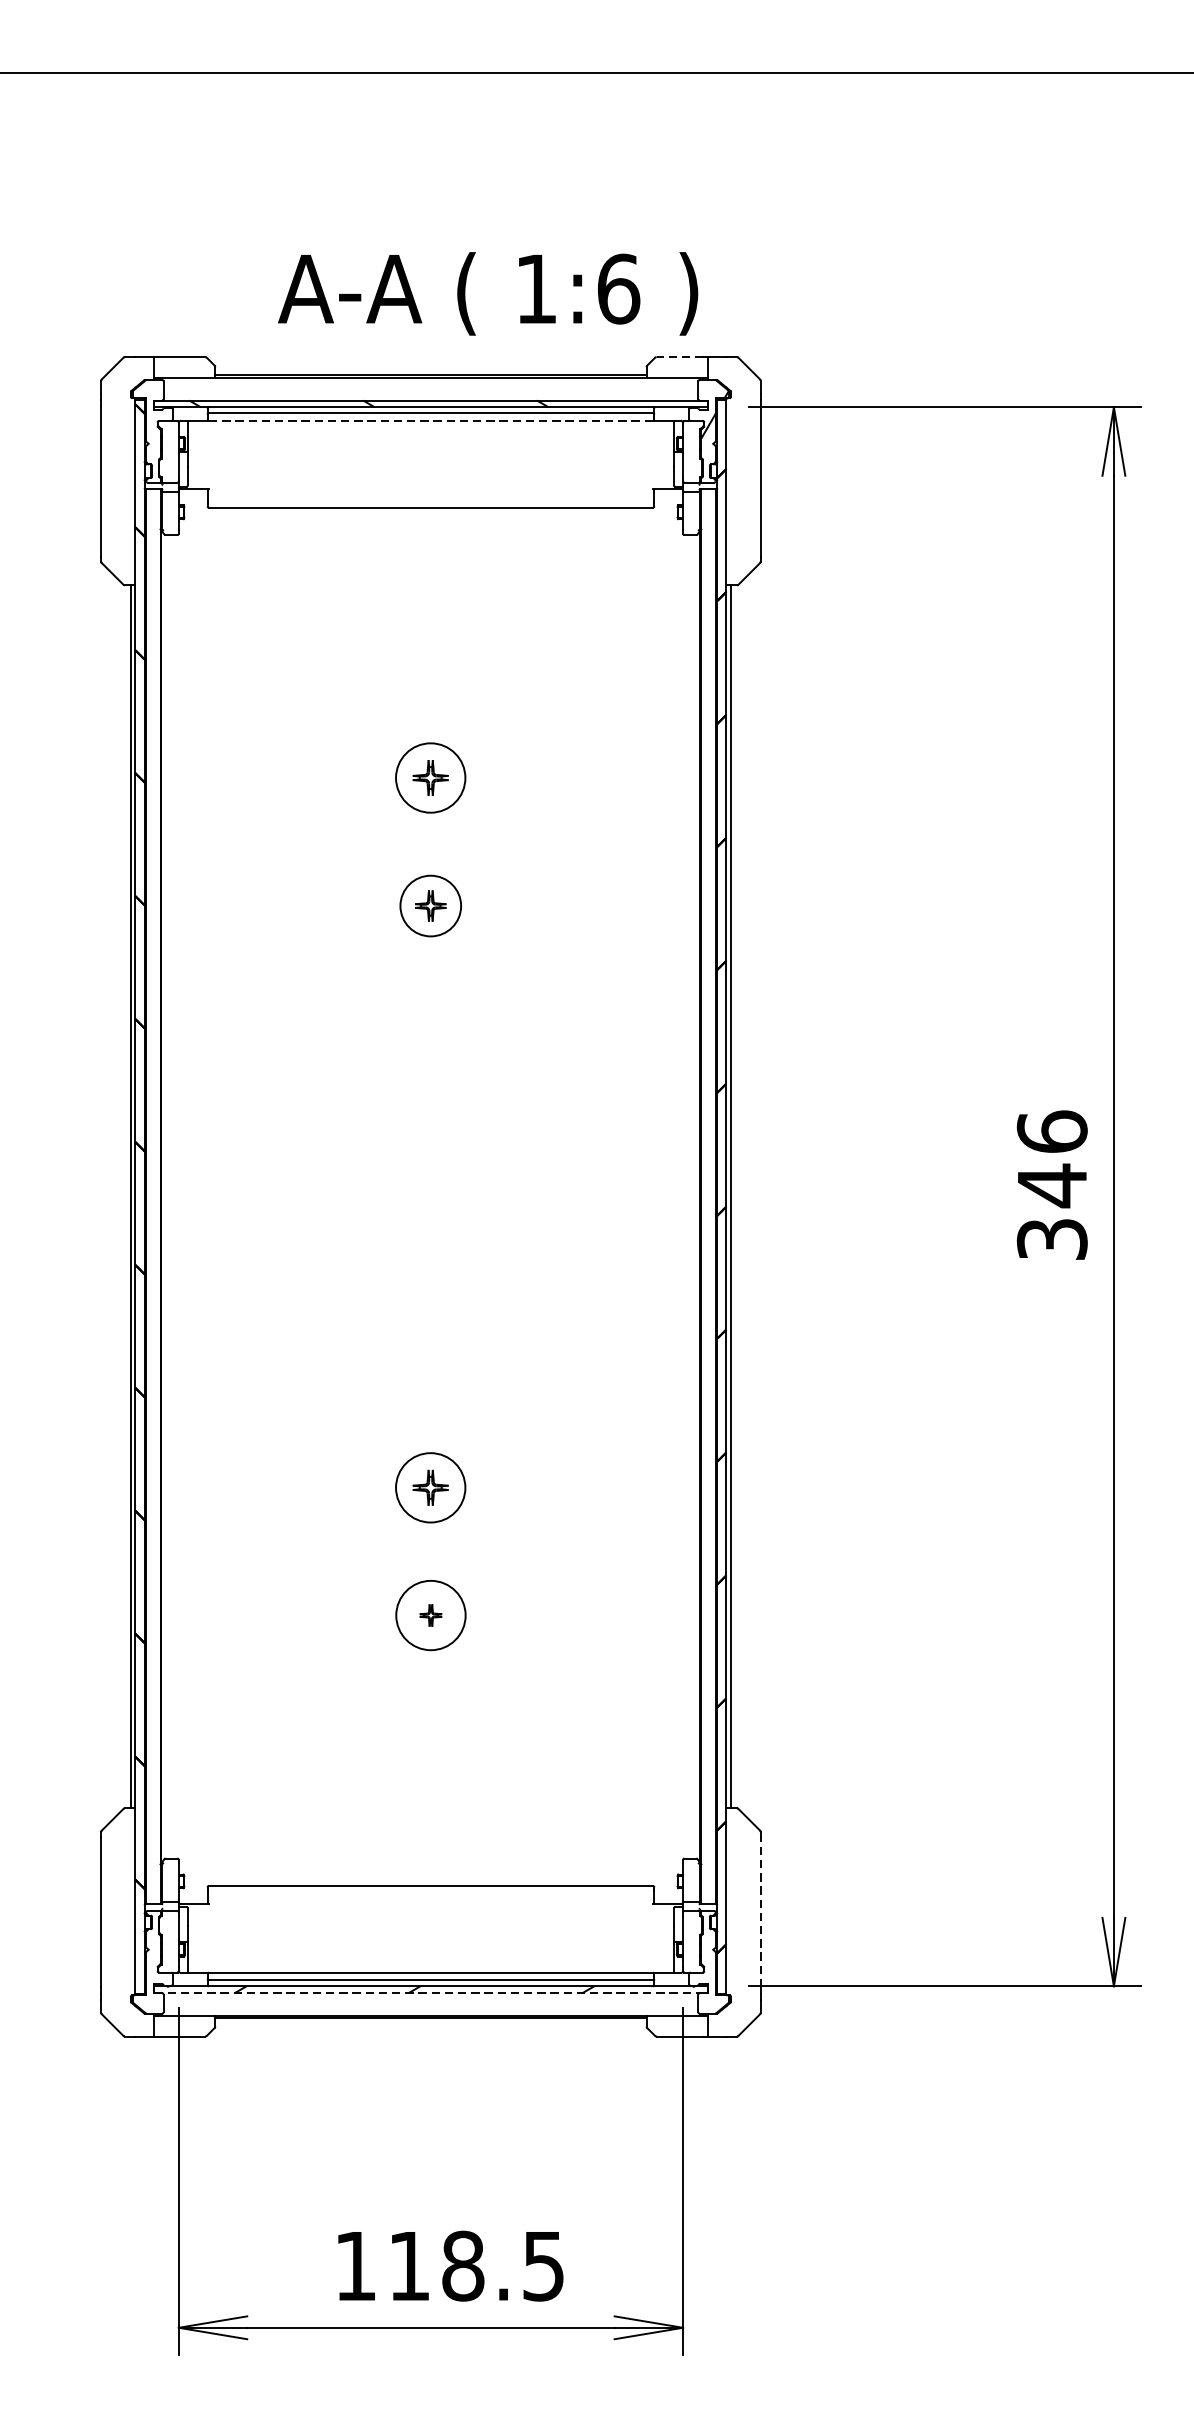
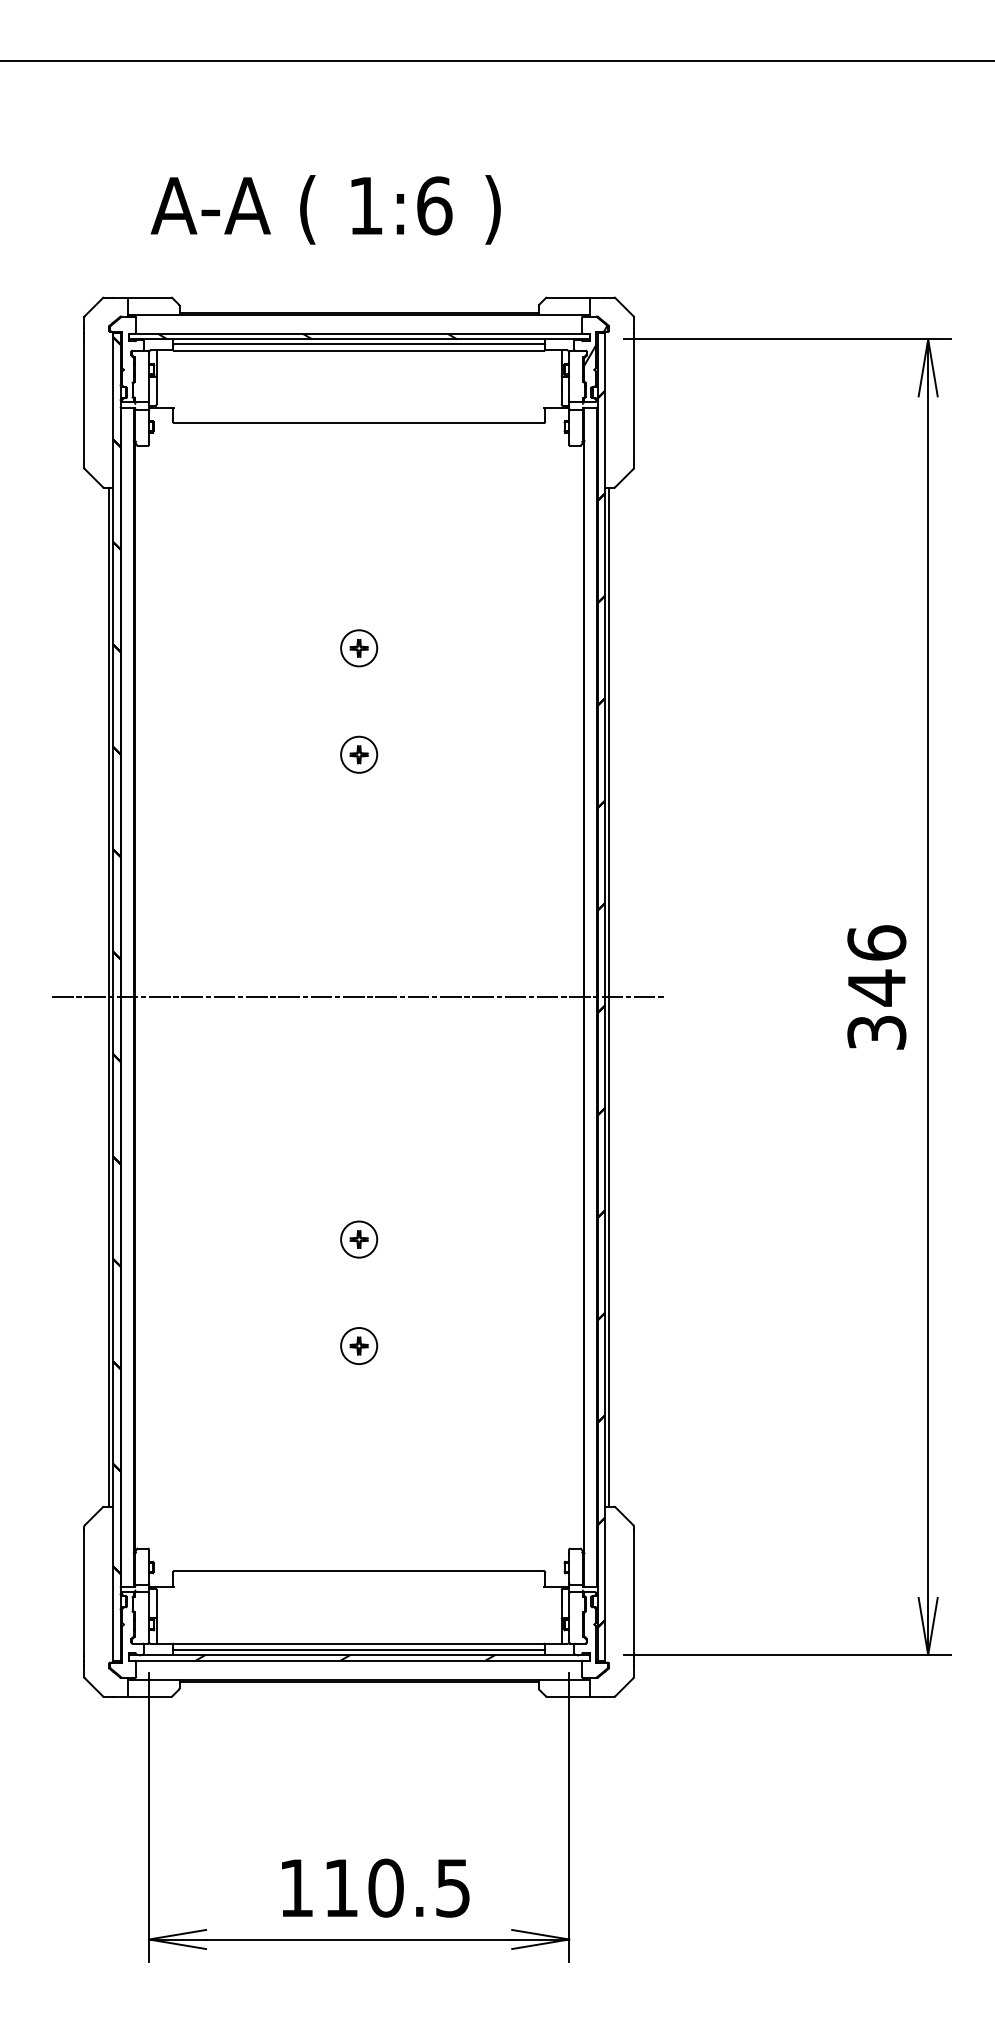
text: (487, 293) -> (325, 209), moved
line: (679, 357) -> (566, 297), dashed -> solid
line: (431, 420) -> (359, 350), dashed -> solid
part: (431, 778) -> (359, 648), size x0.62
part: (431, 905) -> (359, 754), size x0.71
line: (431, 1197) -> (359, 997), added
part: (431, 1487) -> (359, 1239), size x0.62
circle: (431, 1616) -> (359, 1346), size x0.62
line: (760, 1911) -> (633, 1592), dashed -> solid
line: (431, 1992) -> (359, 1660), dashed -> solid
text: (462, 2266) -> (385, 1888), 118.5 -> 110.5

